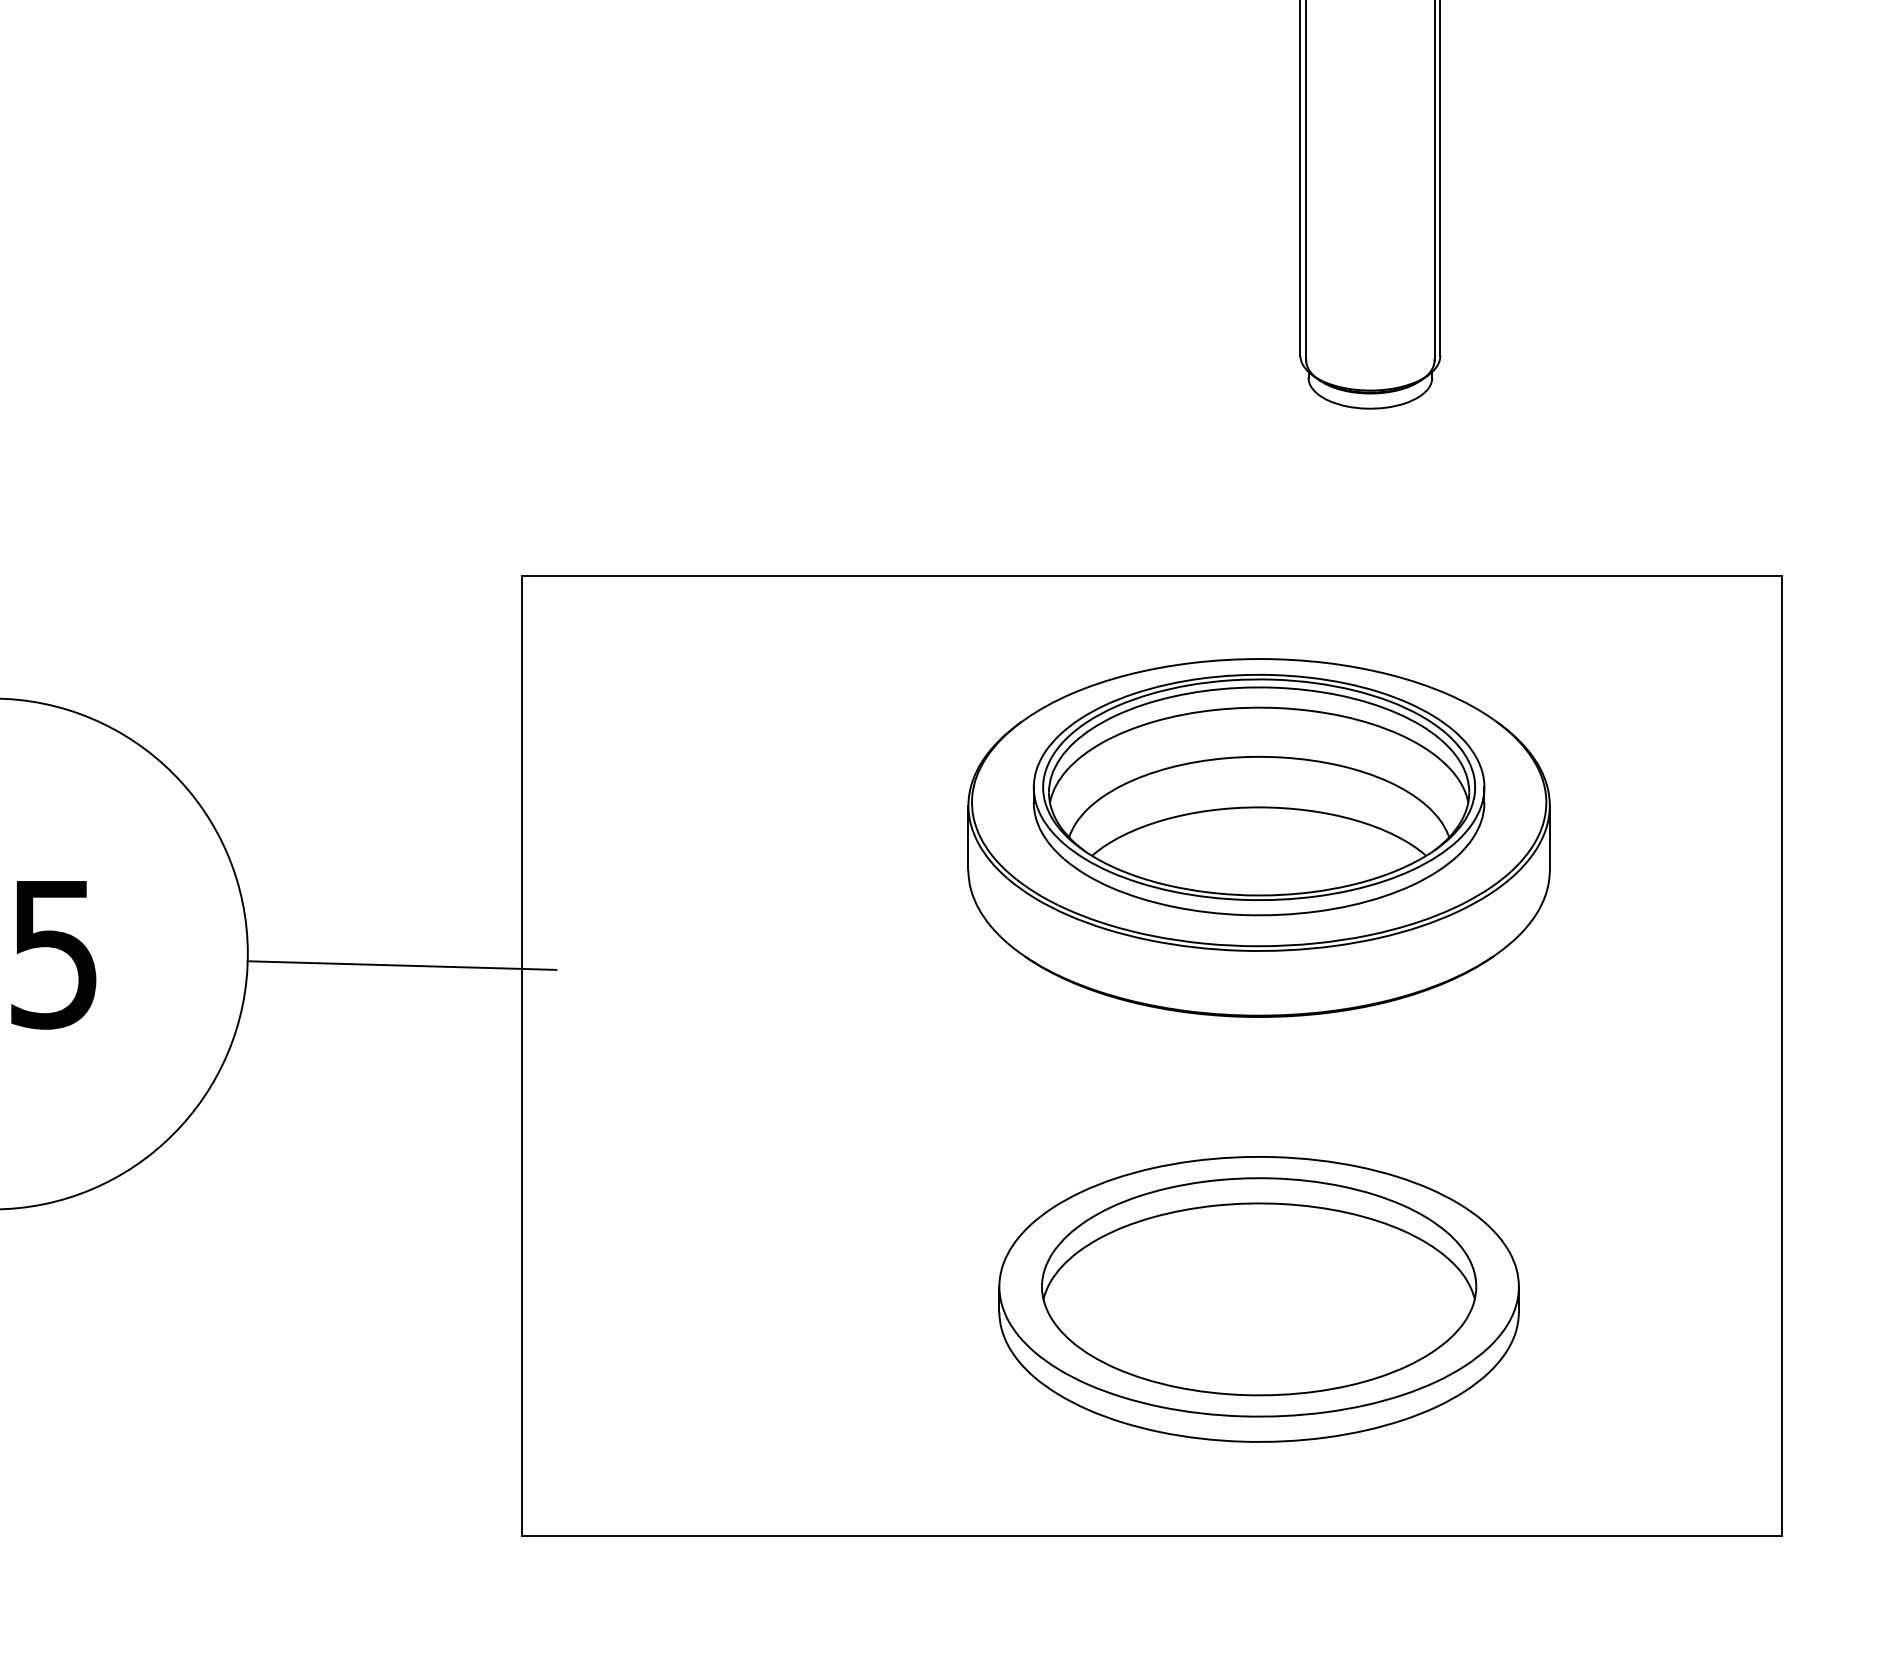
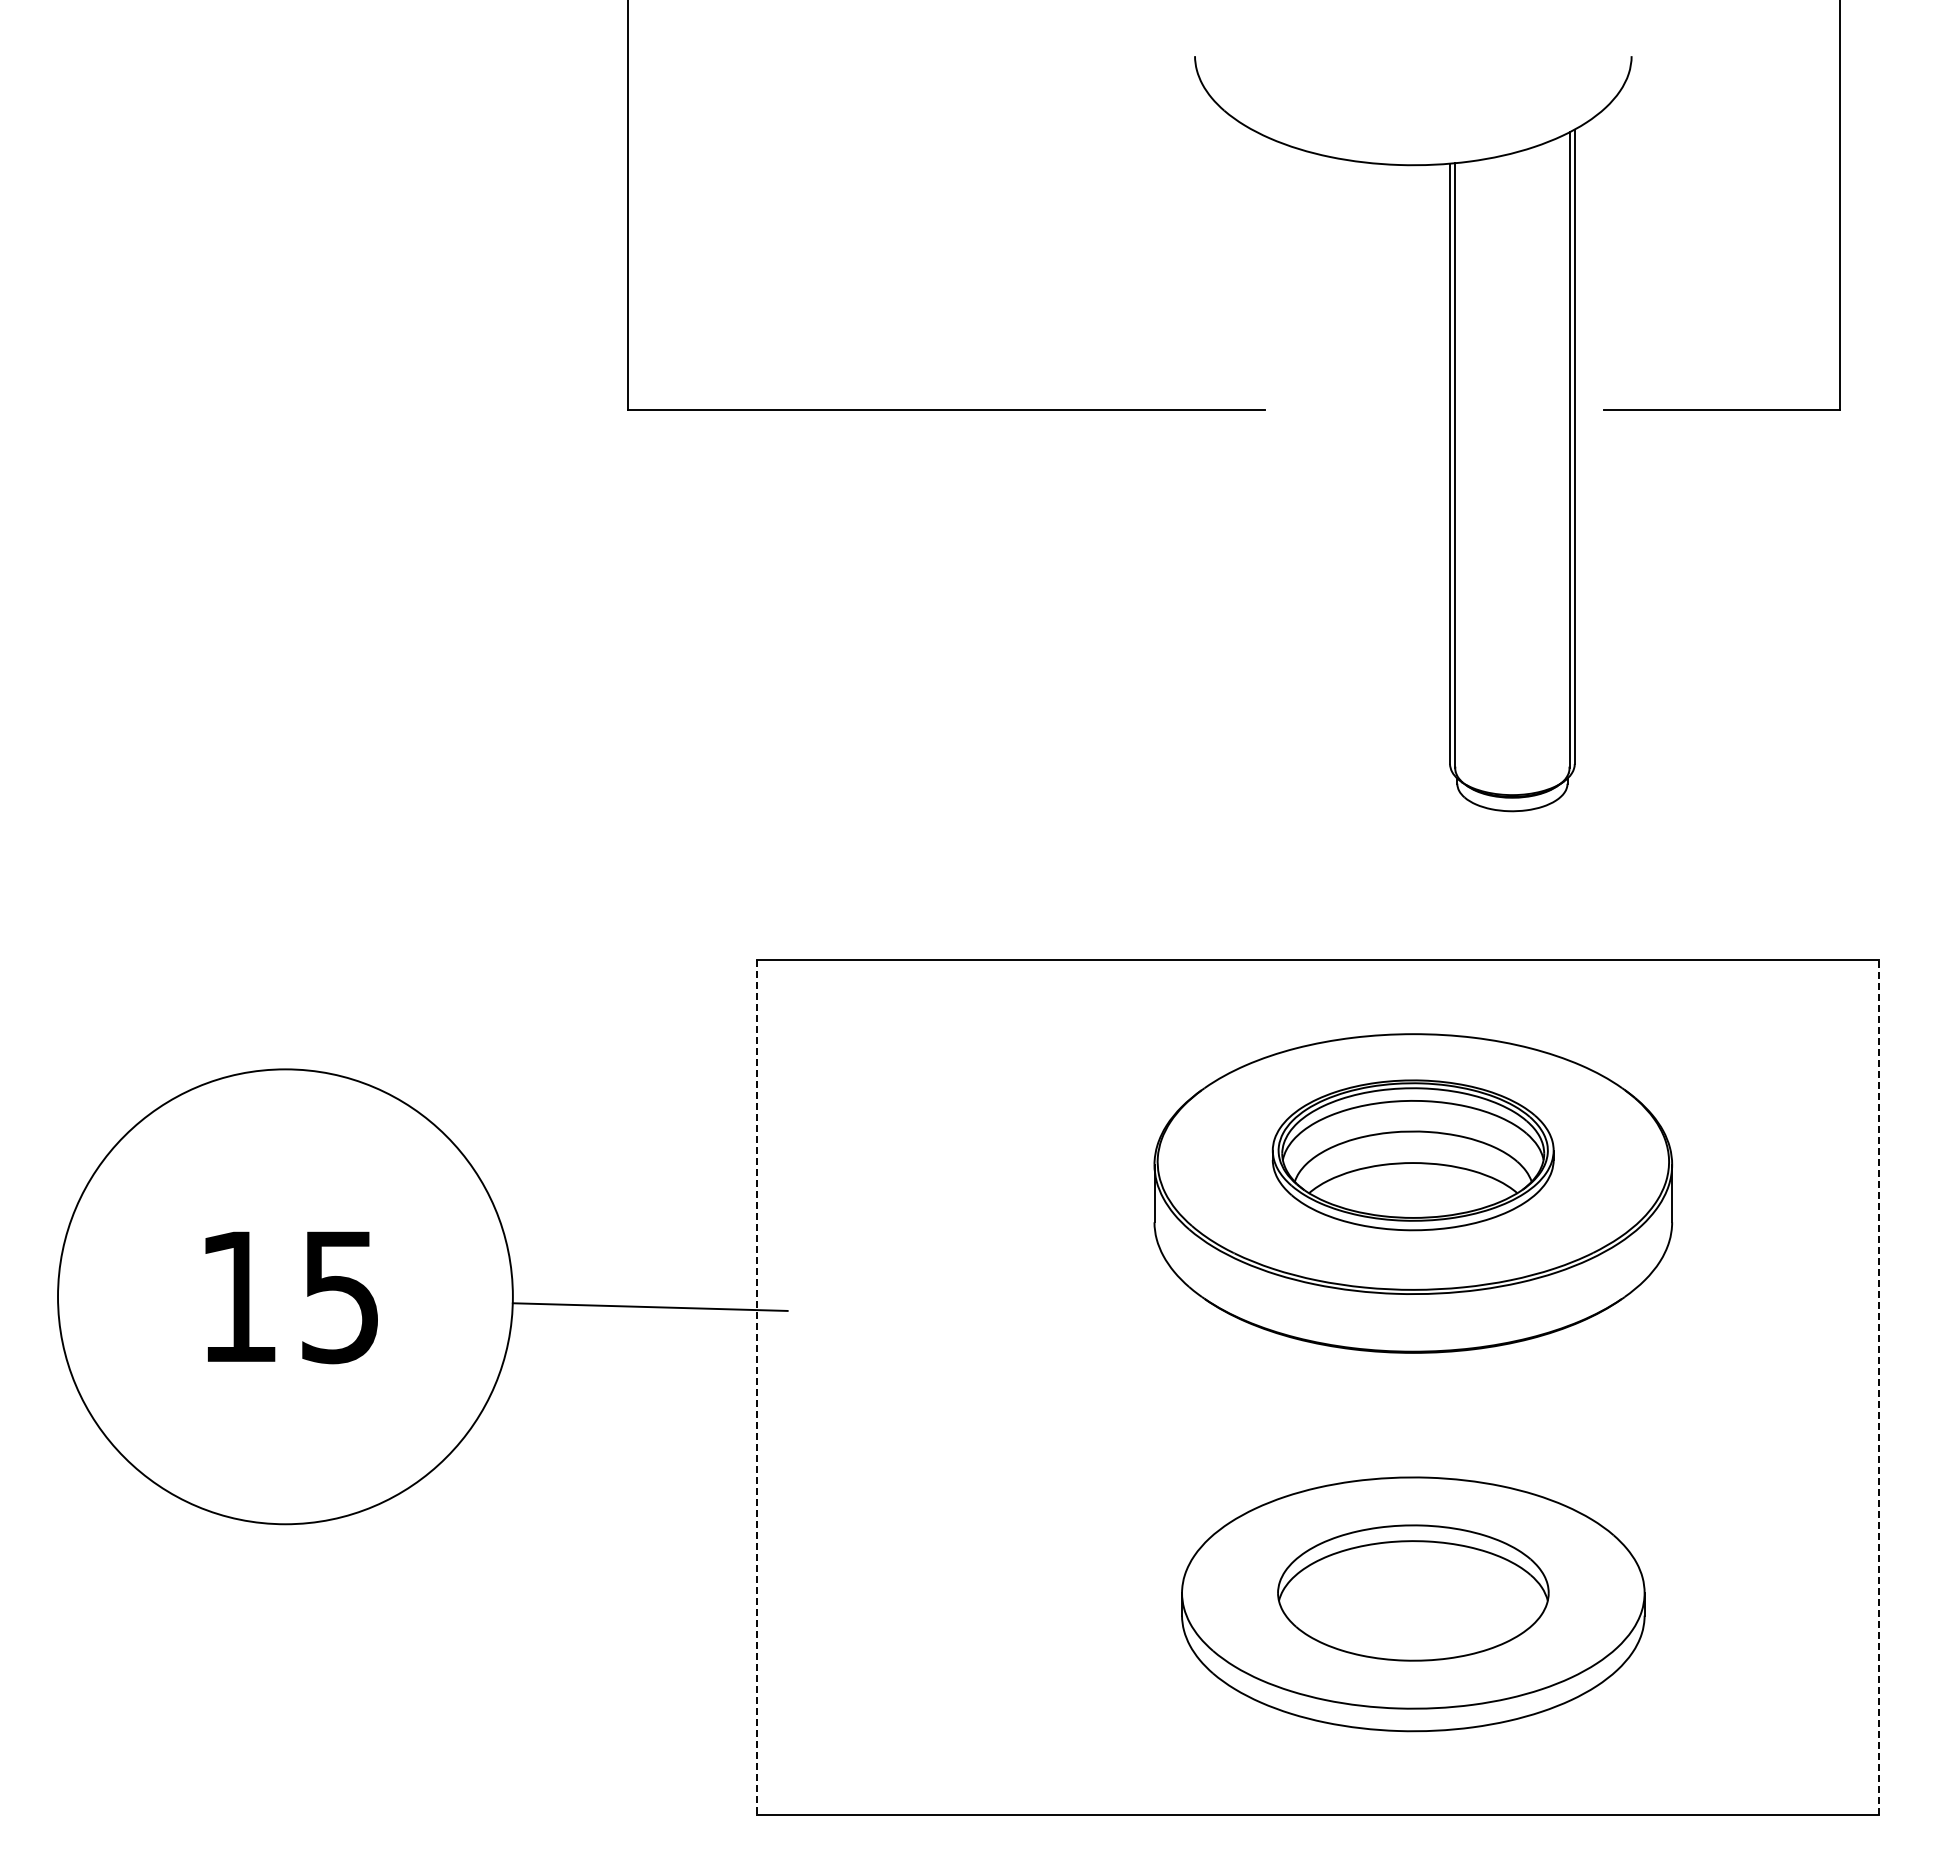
part: (1258, 795) -> (1412, 1155), size x0.7
line: (1781, 1055) -> (1878, 1387), solid -> dashed
line: (522, 1056) -> (757, 1388), solid -> dashed
part: (1259, 1286) -> (1413, 1592), size x0.7

